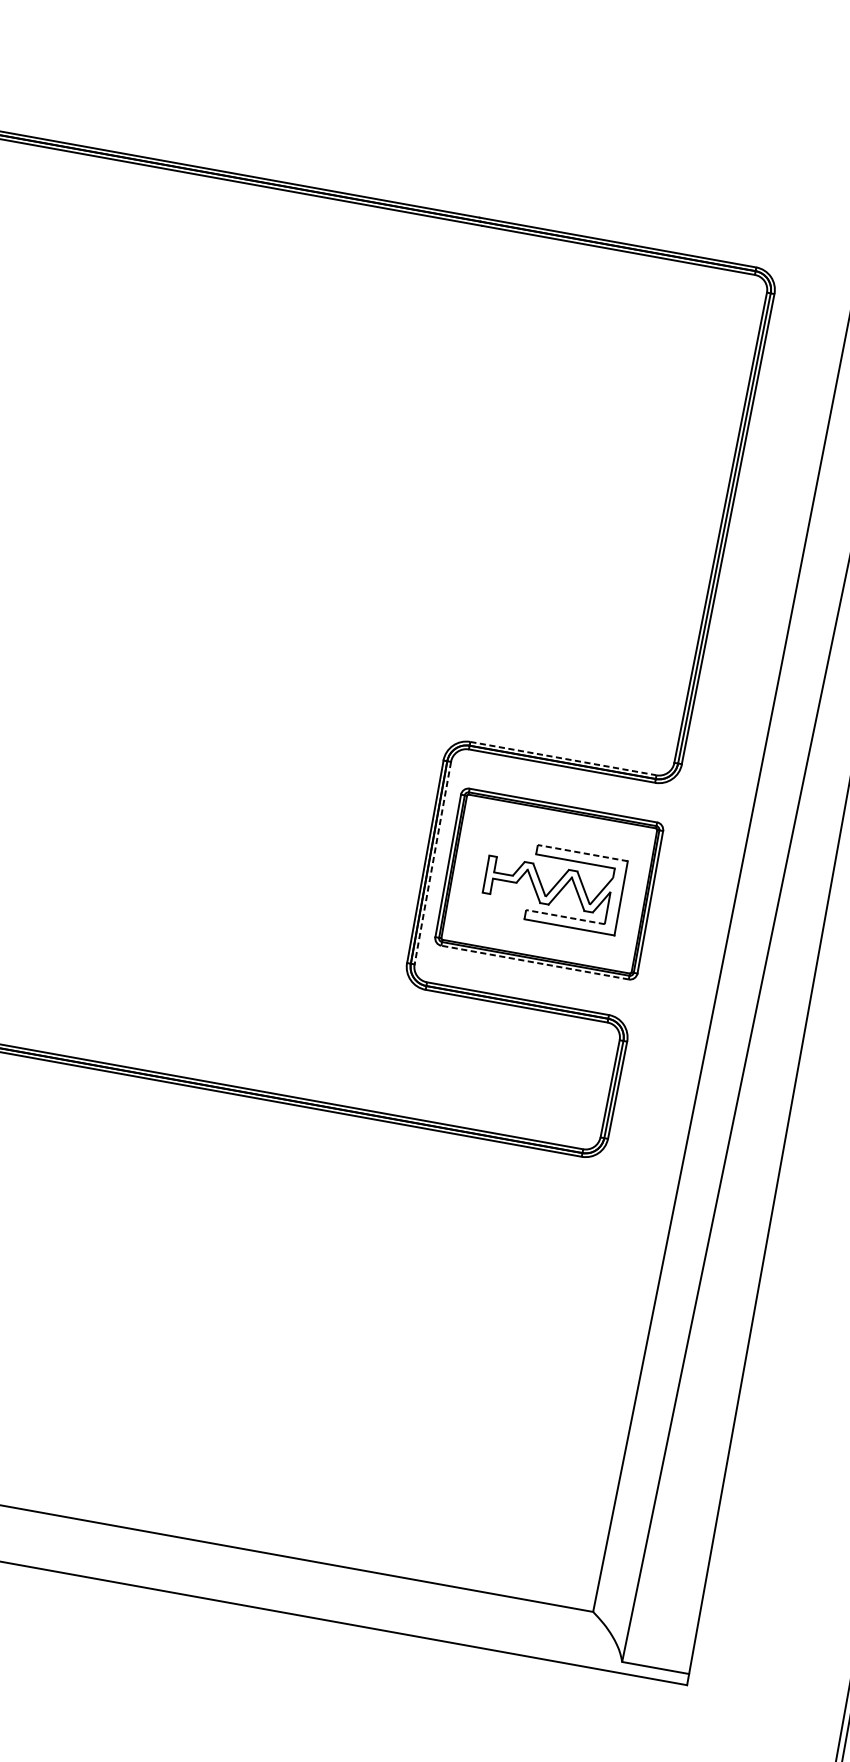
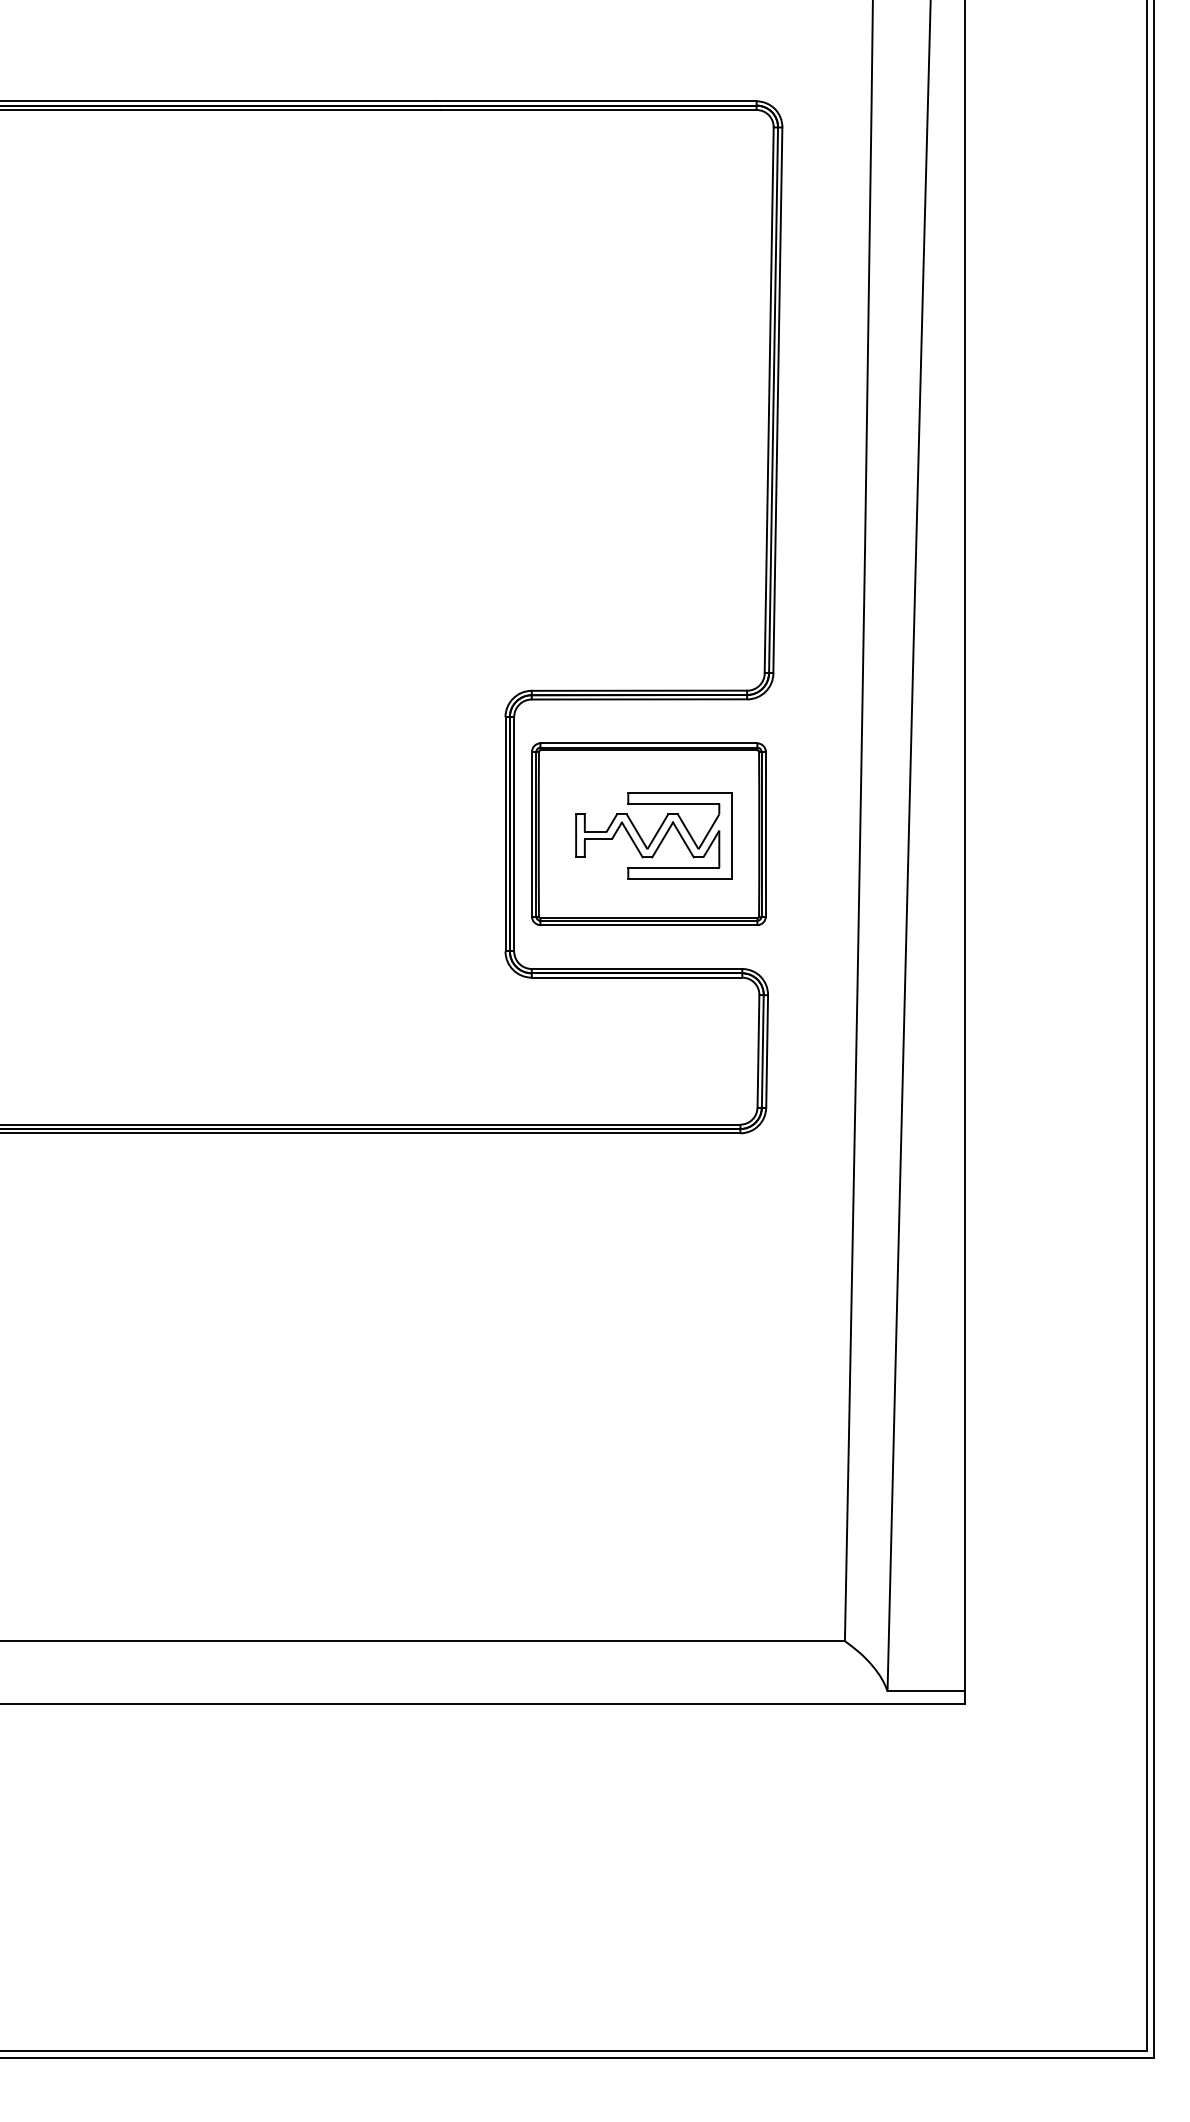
line: (563, 758) -> (639, 690), dashed -> solid
line: (582, 852) -> (679, 792), dashed -> solid
line: (433, 863) -> (514, 834), dashed -> solid
line: (565, 917) -> (673, 868), dashed -> solid
line: (534, 962) -> (648, 925), dashed -> solid

